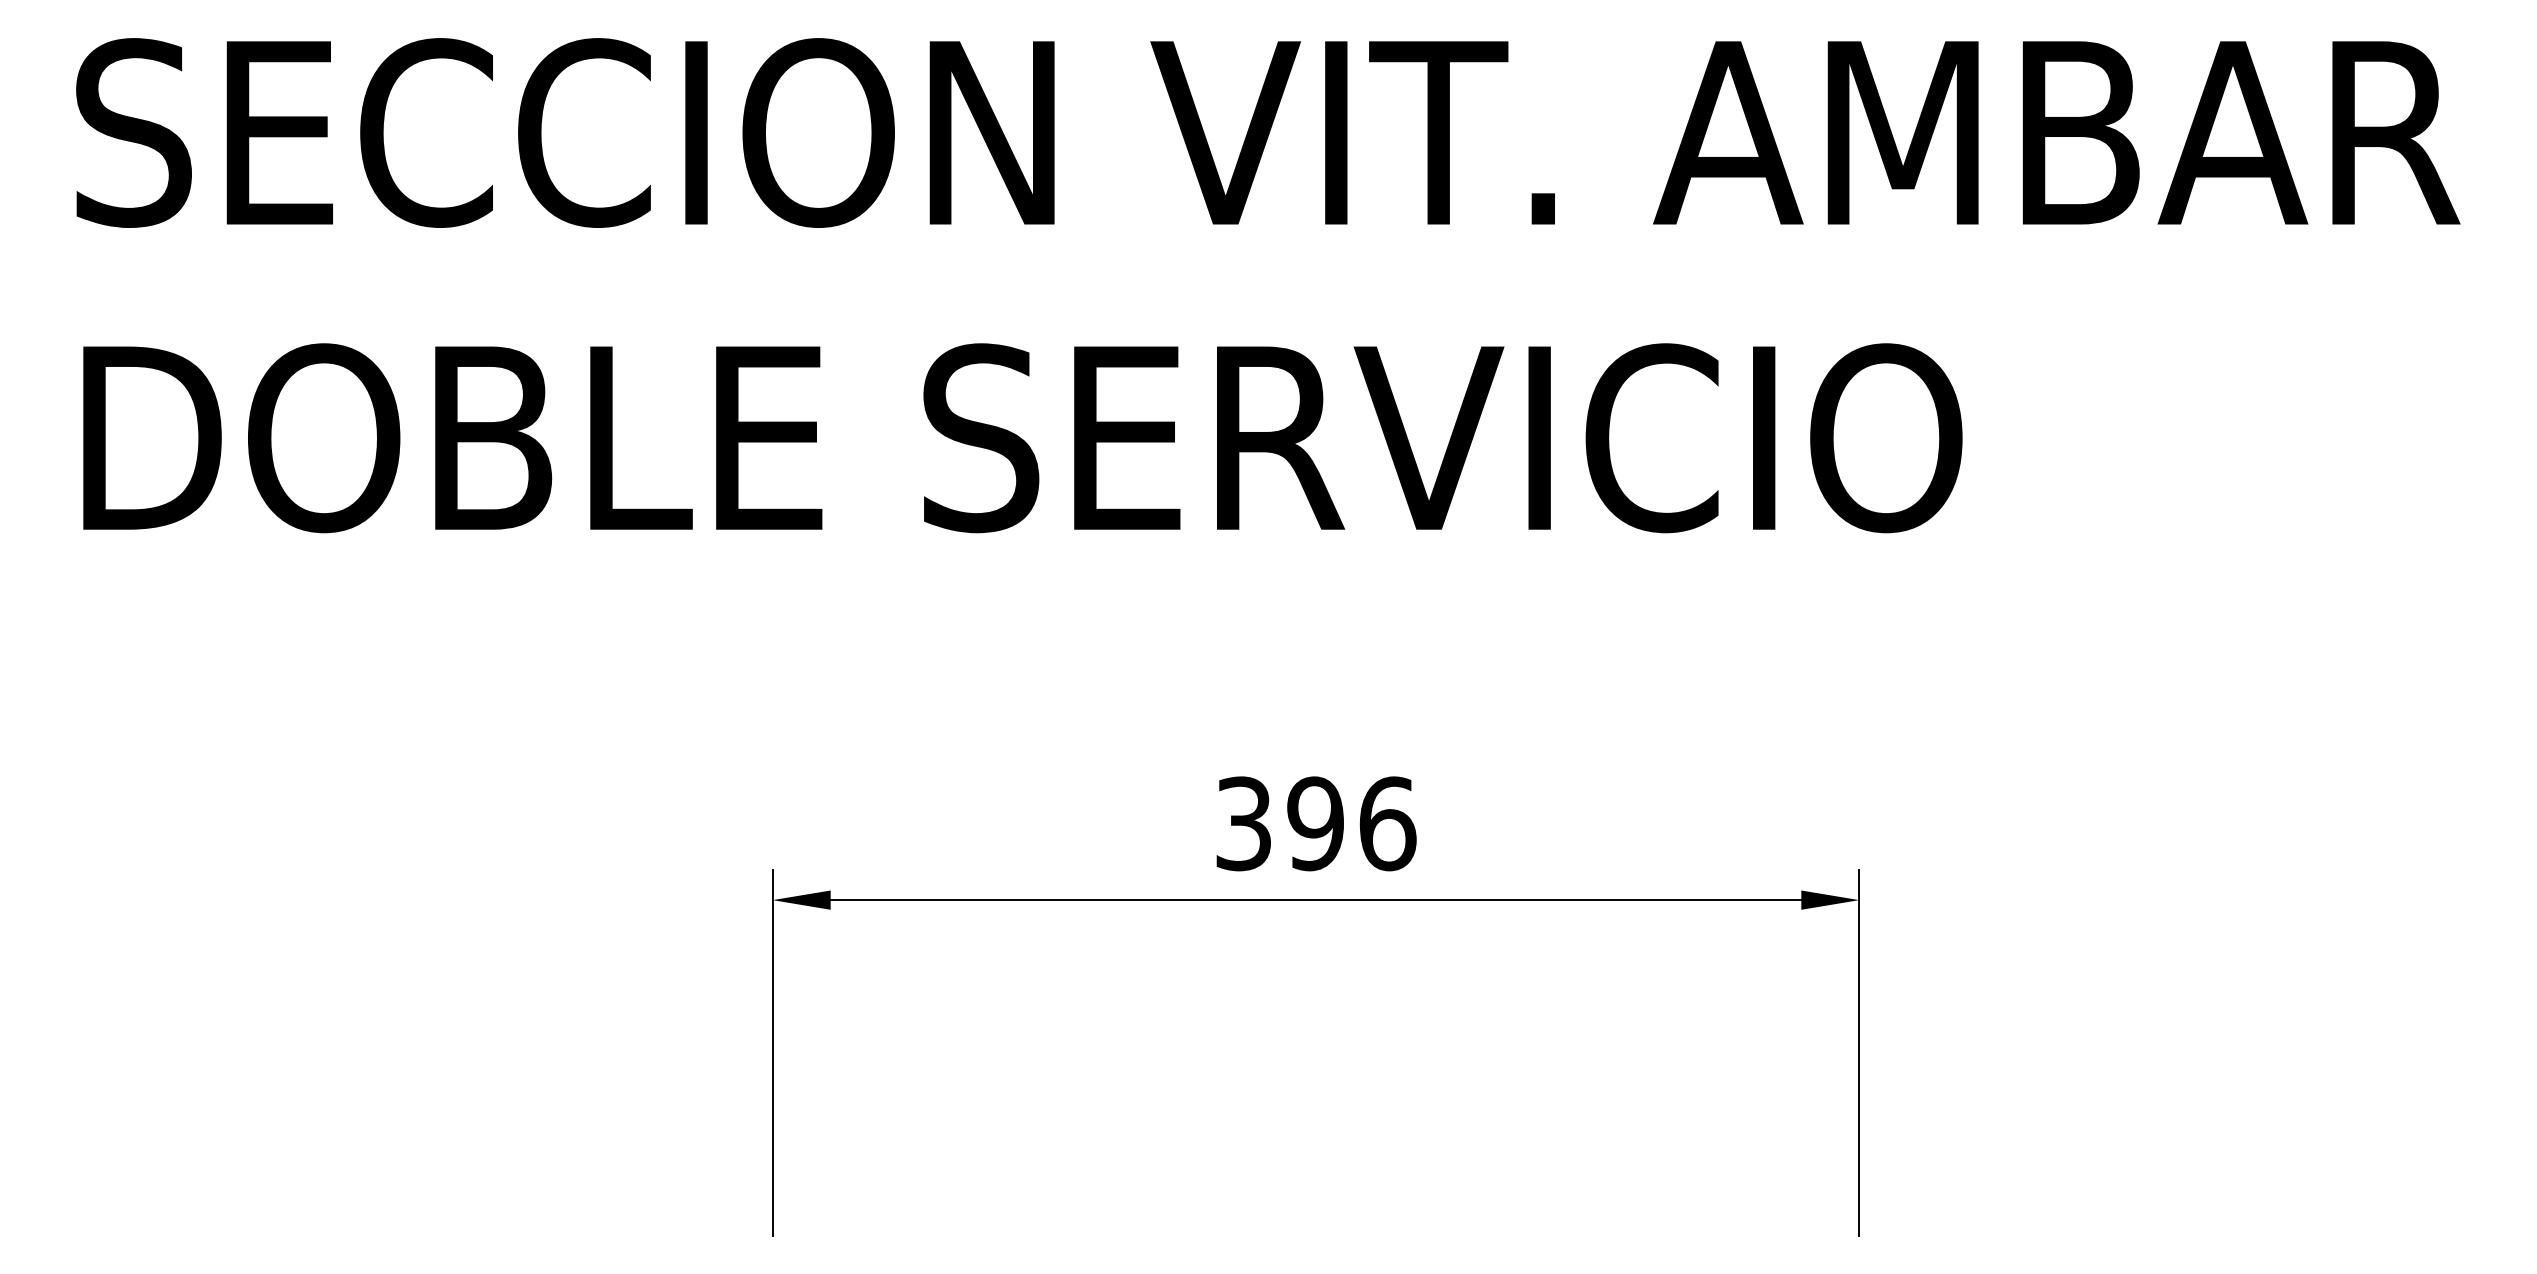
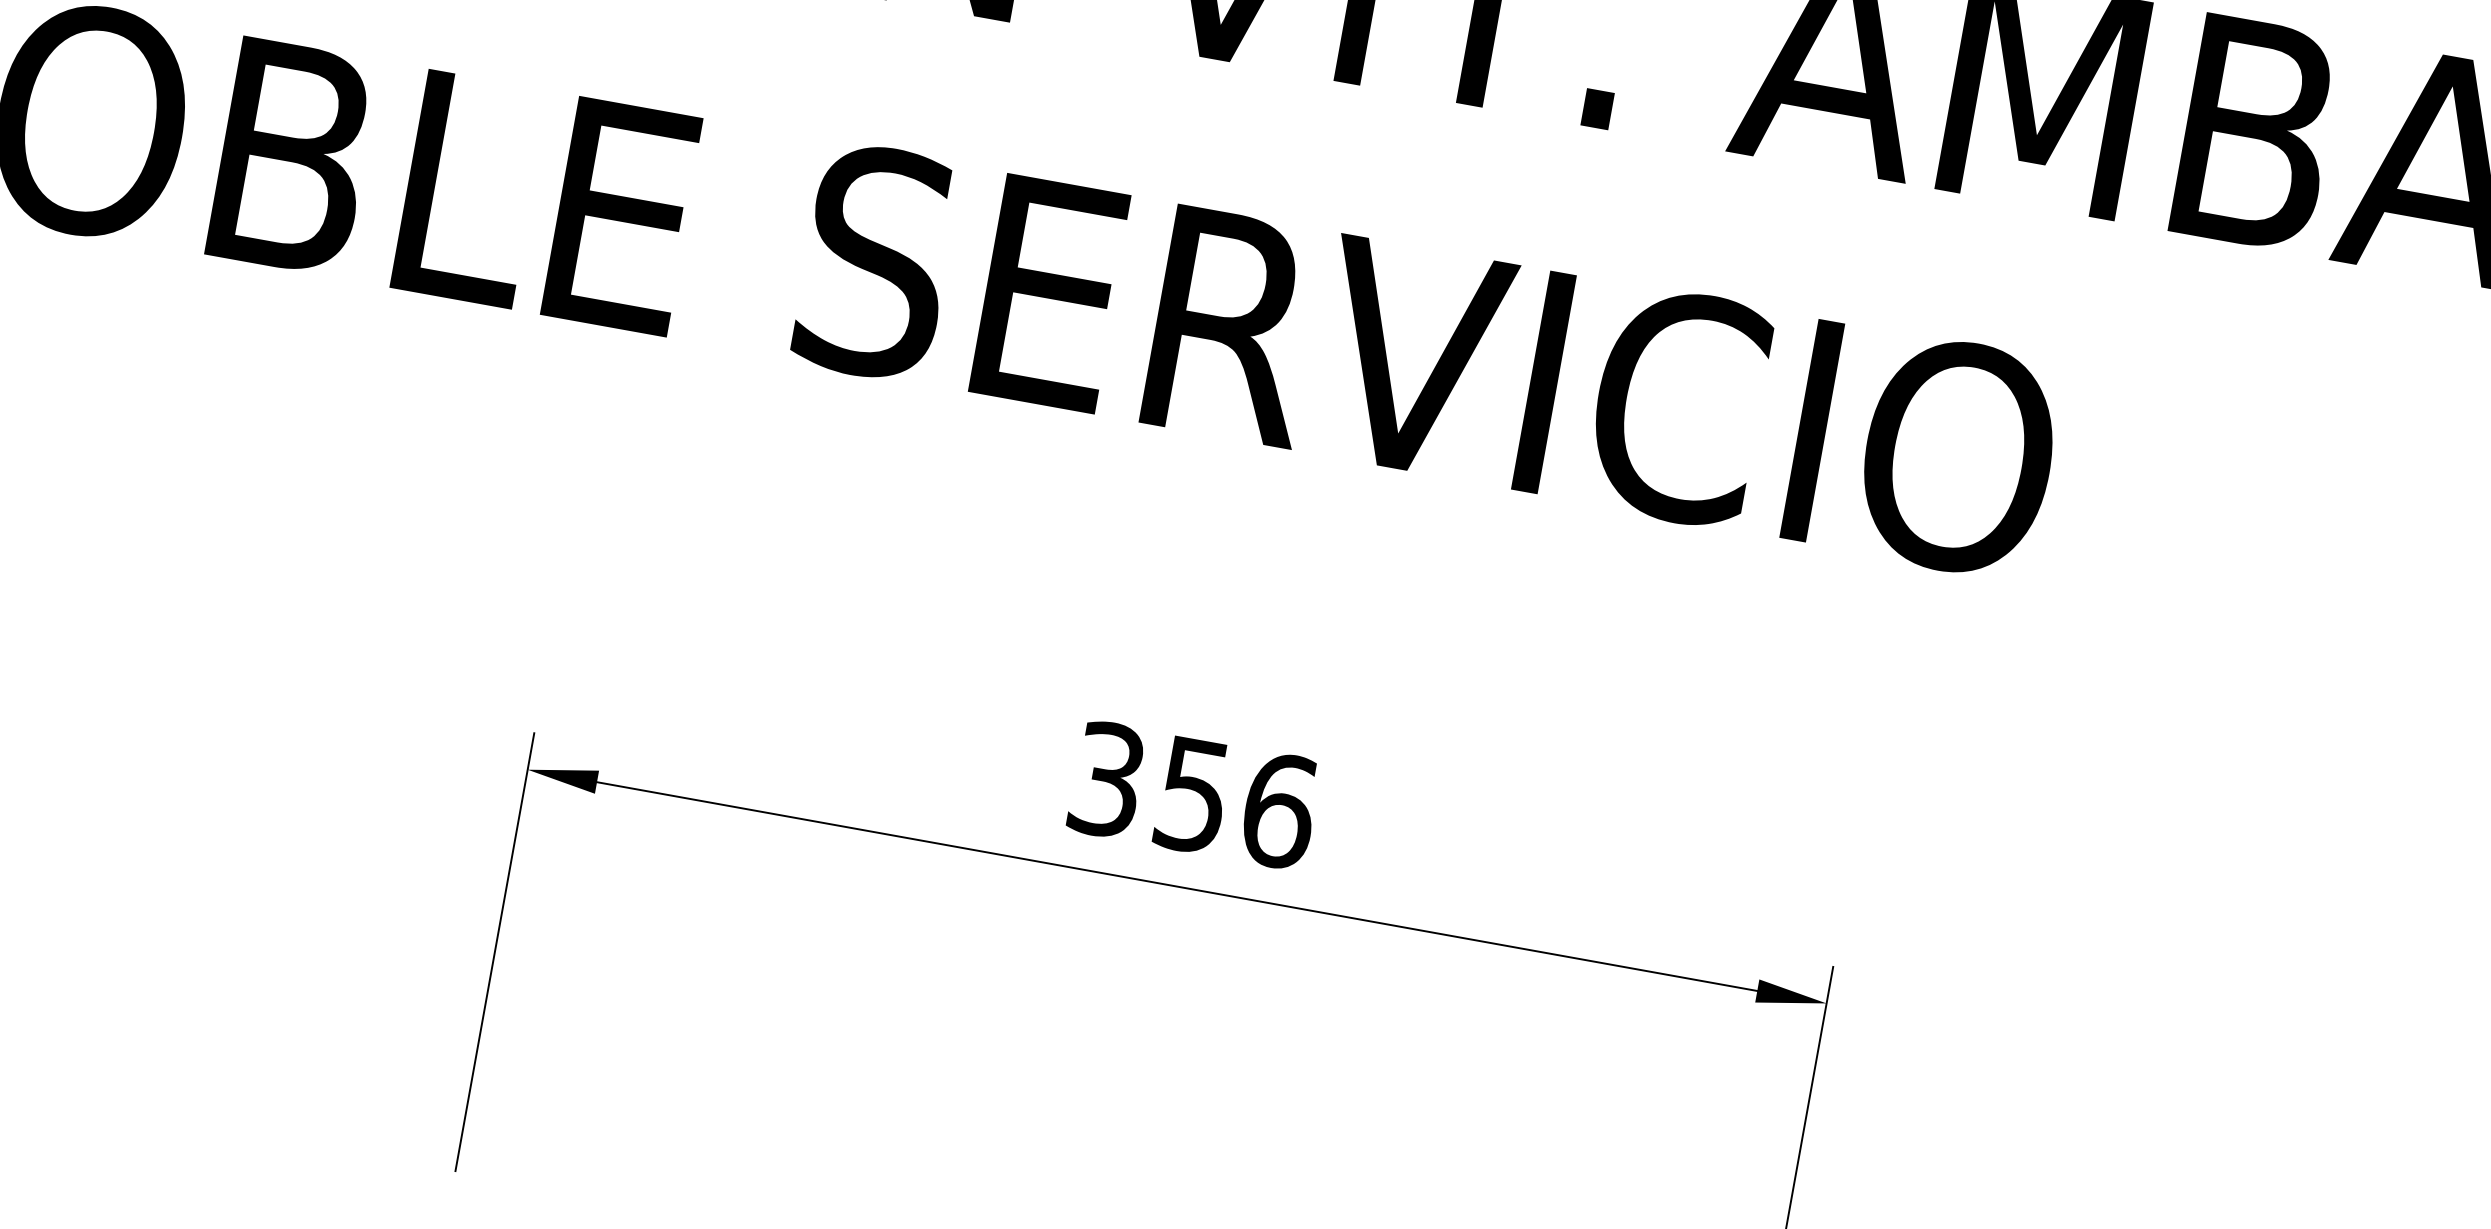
text: (1315, 823) -> (1193, 794), 396 -> 356

